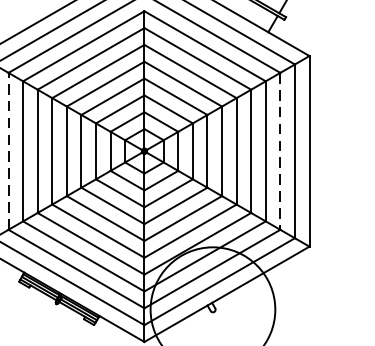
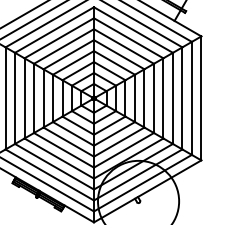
line: (8, 149) -> (5, 97), dashed -> solid
line: (280, 151) -> (182, 98), dashed -> solid

